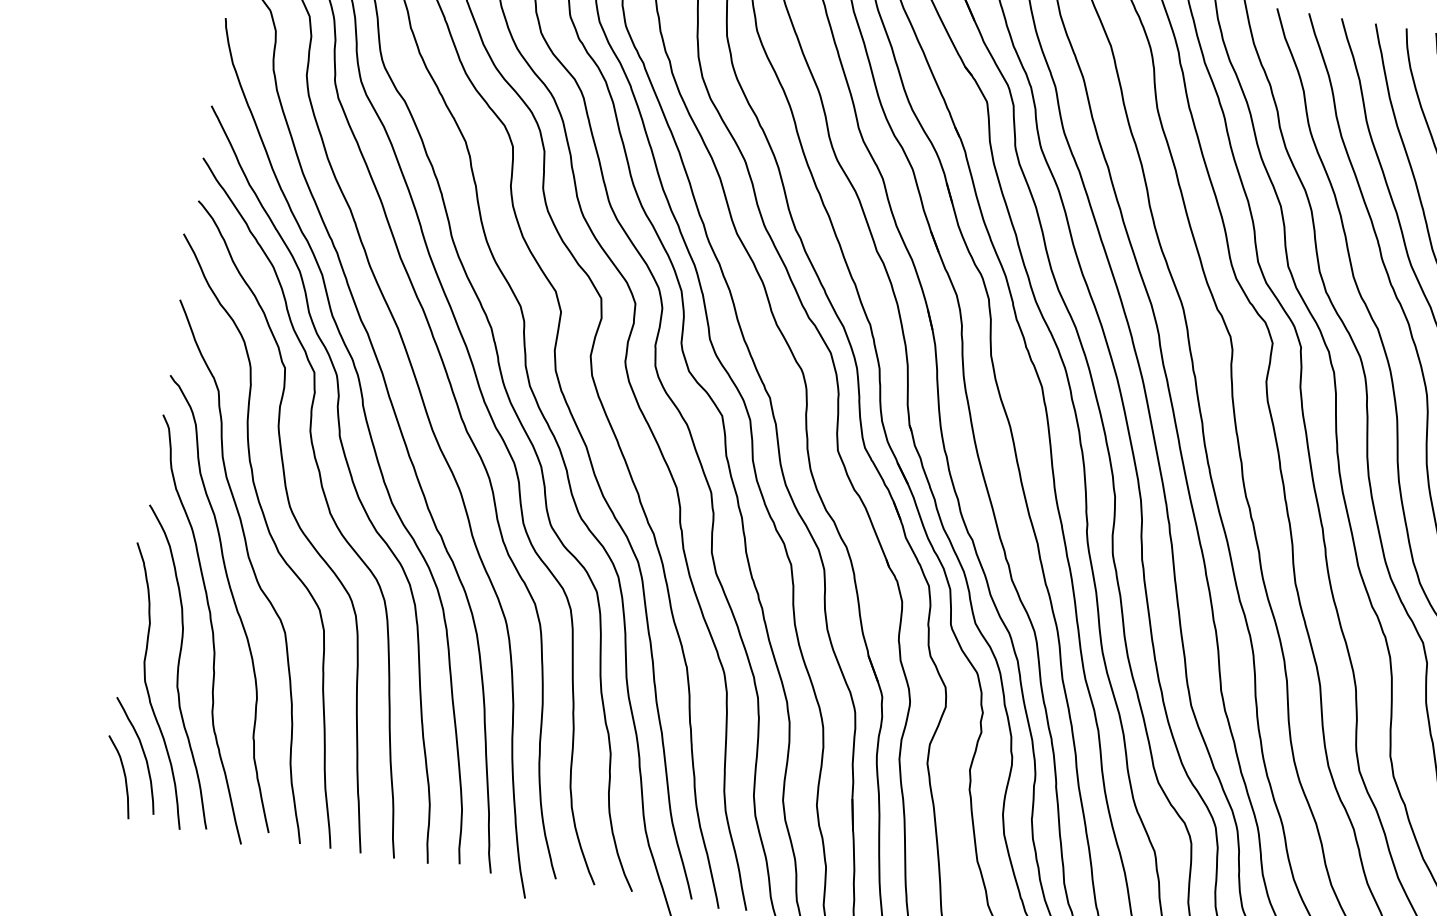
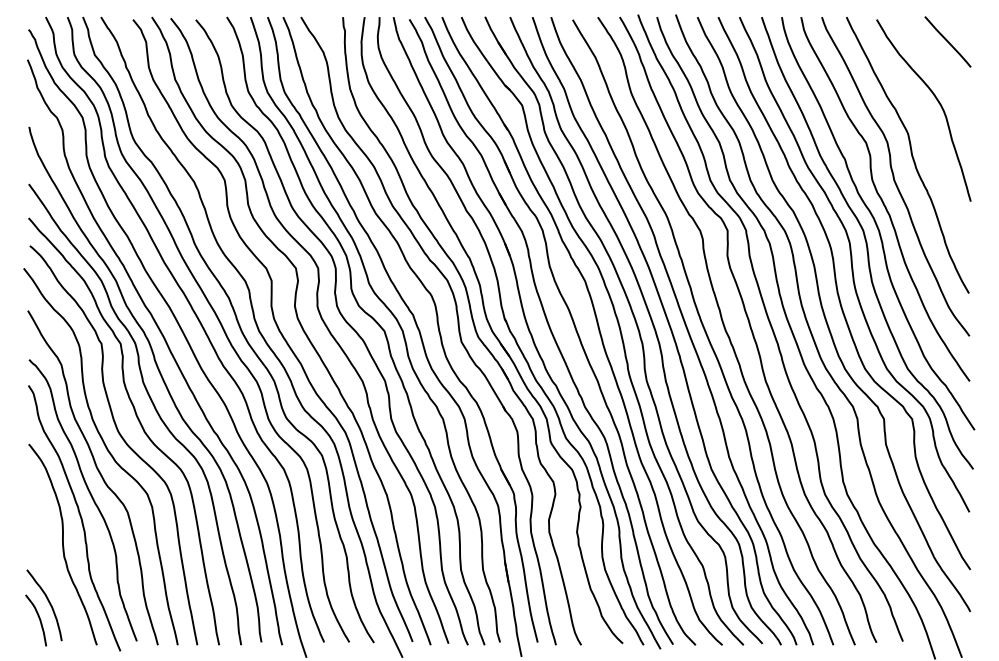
curve: (148, 689) -> (46, 561), removed

